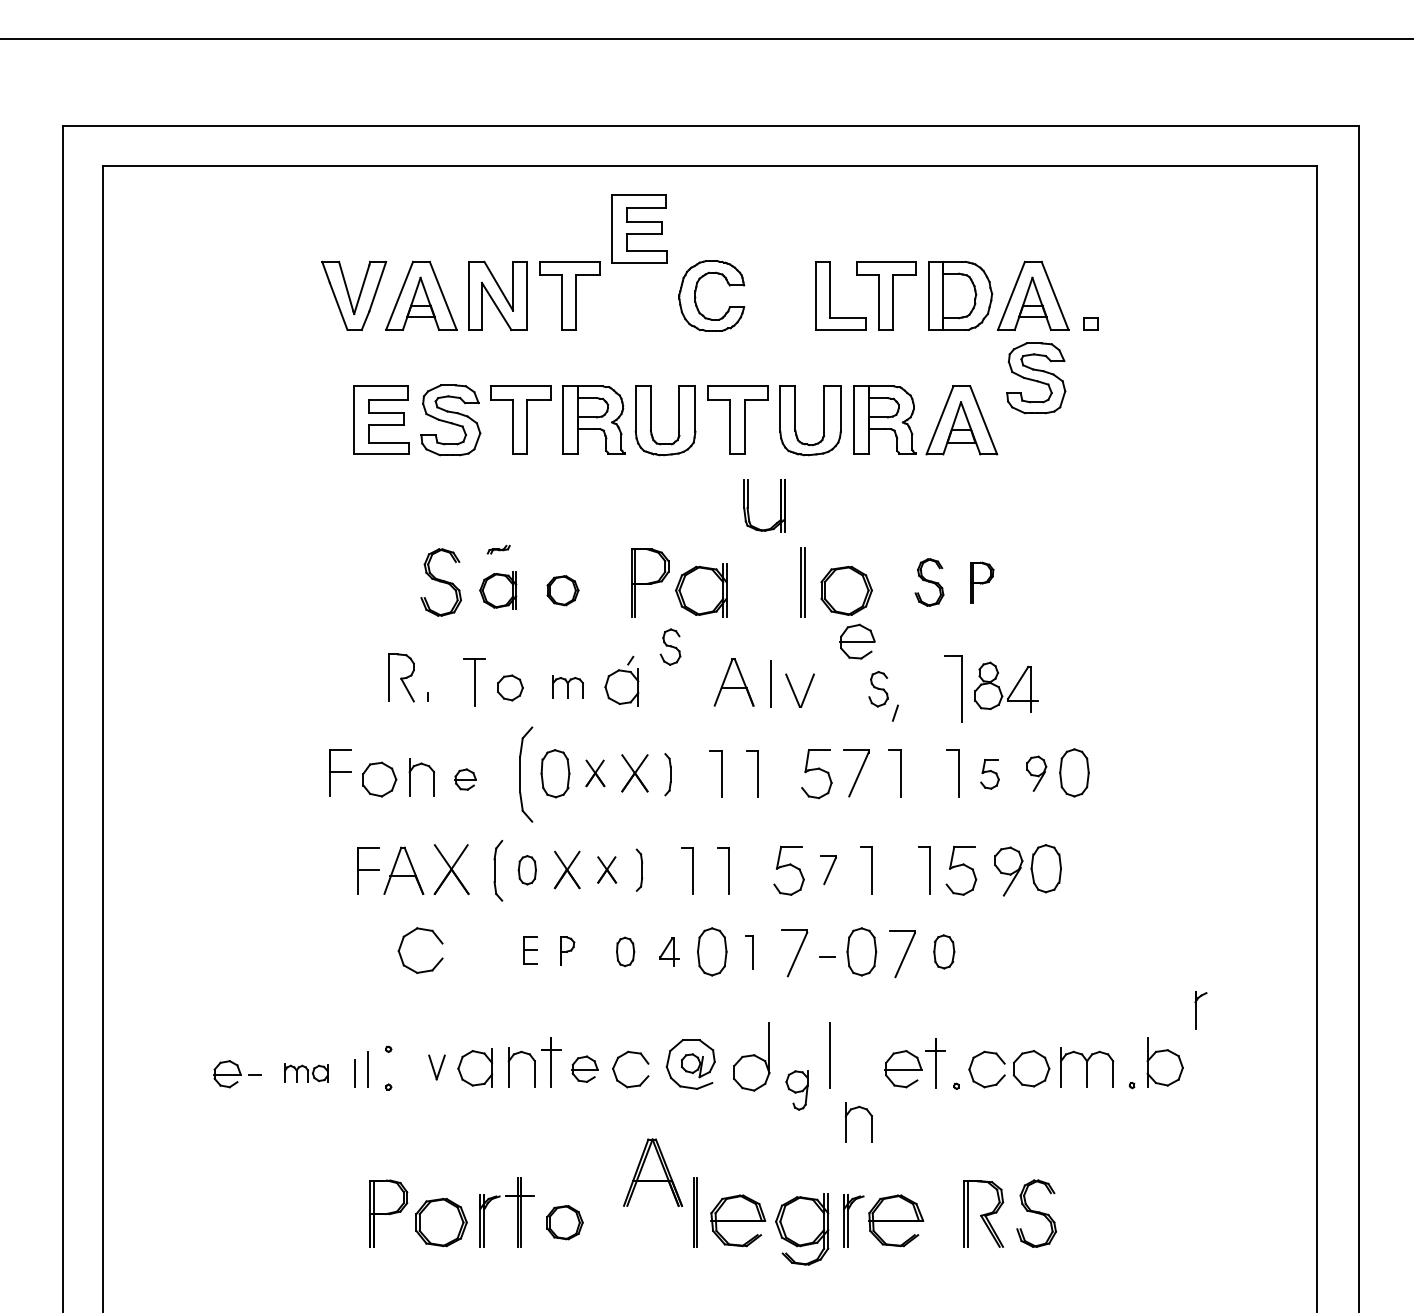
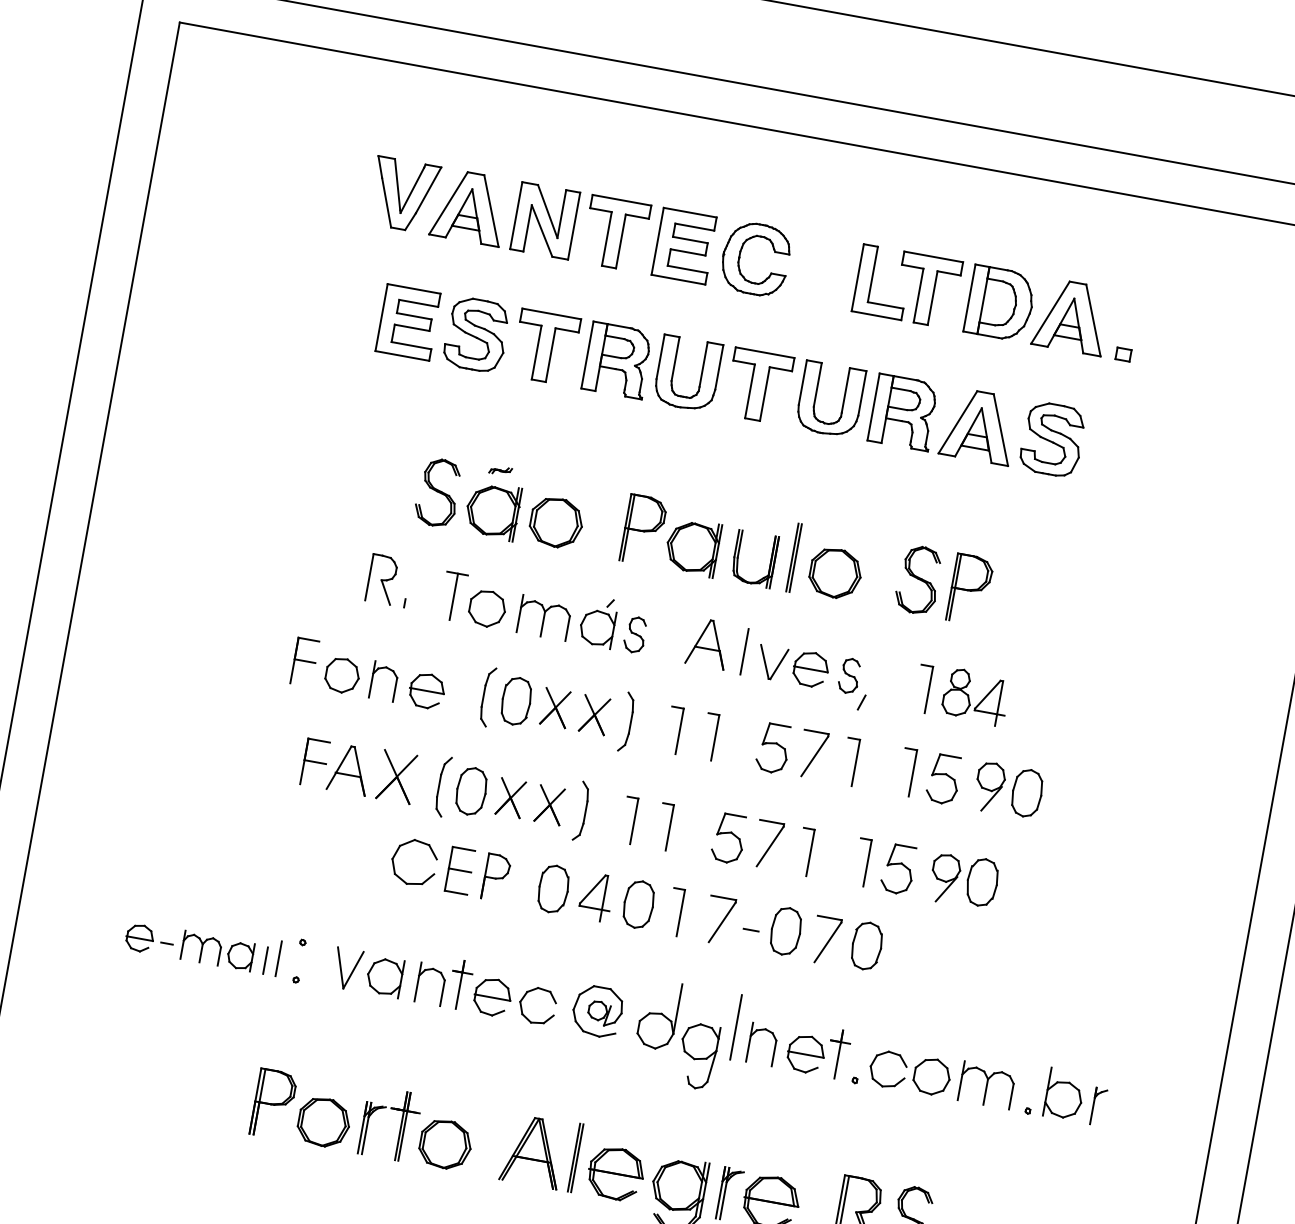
part: (639, 228) -> (684, 245), moved
part: (1036, 378) -> (1052, 439), moved
part: (748, 505) -> (739, 555), moved
part: (929, 582) -> (918, 580), size x1.43
part: (982, 582) -> (970, 589), size x1.67
part: (497, 590) -> (492, 510), size x1.43
part: (562, 590) -> (556, 522), size x1.67
part: (857, 641) -> (810, 669), moved
part: (670, 646) -> (635, 634), moved
part: (567, 686) -> (543, 617), size x1.67
part: (510, 687) -> (487, 608), size x1.43
part: (953, 688) -> (923, 688), size x0.71
part: (595, 773) -> (555, 708), size x1.43
part: (1036, 773) -> (989, 787), size x1.43
part: (525, 774) -> (486, 696), size x0.62
part: (667, 774) -> (626, 722), size x1.43
part: (989, 774) -> (943, 779), size x1.67
part: (465, 779) -> (426, 690), size x1.67
part: (527, 869) -> (471, 790), size x1.67
part: (606, 869) -> (549, 804), size x1.43
part: (639, 869) -> (581, 810), size x1.43
part: (828, 870) -> (767, 845), size x1.67
part: (402, 944) -> (397, 853), moved
part: (530, 950) -> (460, 870), size x1.67
part: (567, 950) -> (496, 877), size x1.67
part: (625, 951) -> (553, 888), size x1.67
part: (669, 951) -> (596, 896), size x1.67
part: (944, 951) -> (867, 945), size x1.43
part: (749, 952) -> (675, 911), size x1.43
part: (1200, 1010) -> (1098, 1106), moved
part: (436, 1067) -> (346, 969), size x1.67
part: (584, 1069) -> (492, 997), size x1.43
part: (306, 1072) -> (218, 950), size x1.67
part: (796, 1090) -> (696, 1056), size x1.67
part: (846, 1122) -> (750, 1042), moved
part: (653, 1172) -> (534, 1151), moved
part: (564, 1222) -> (445, 1144), size x1.43

